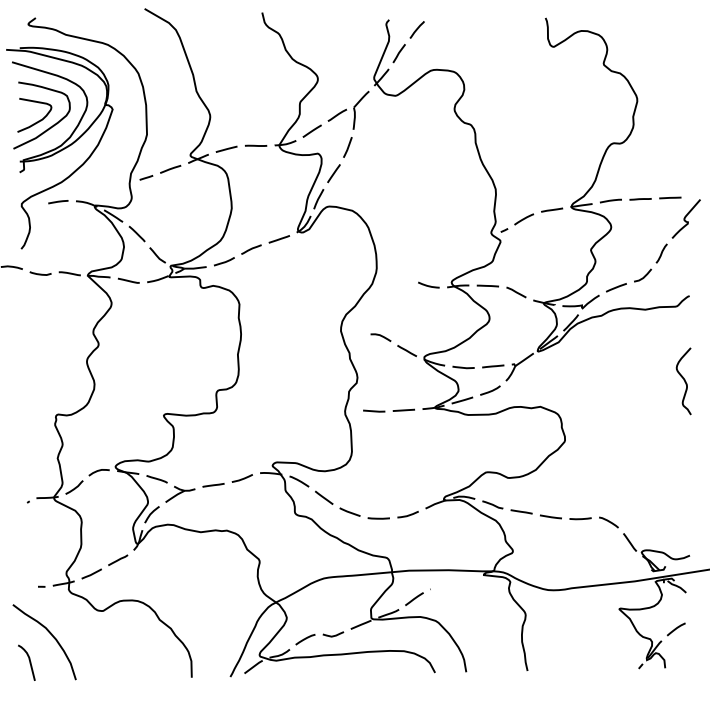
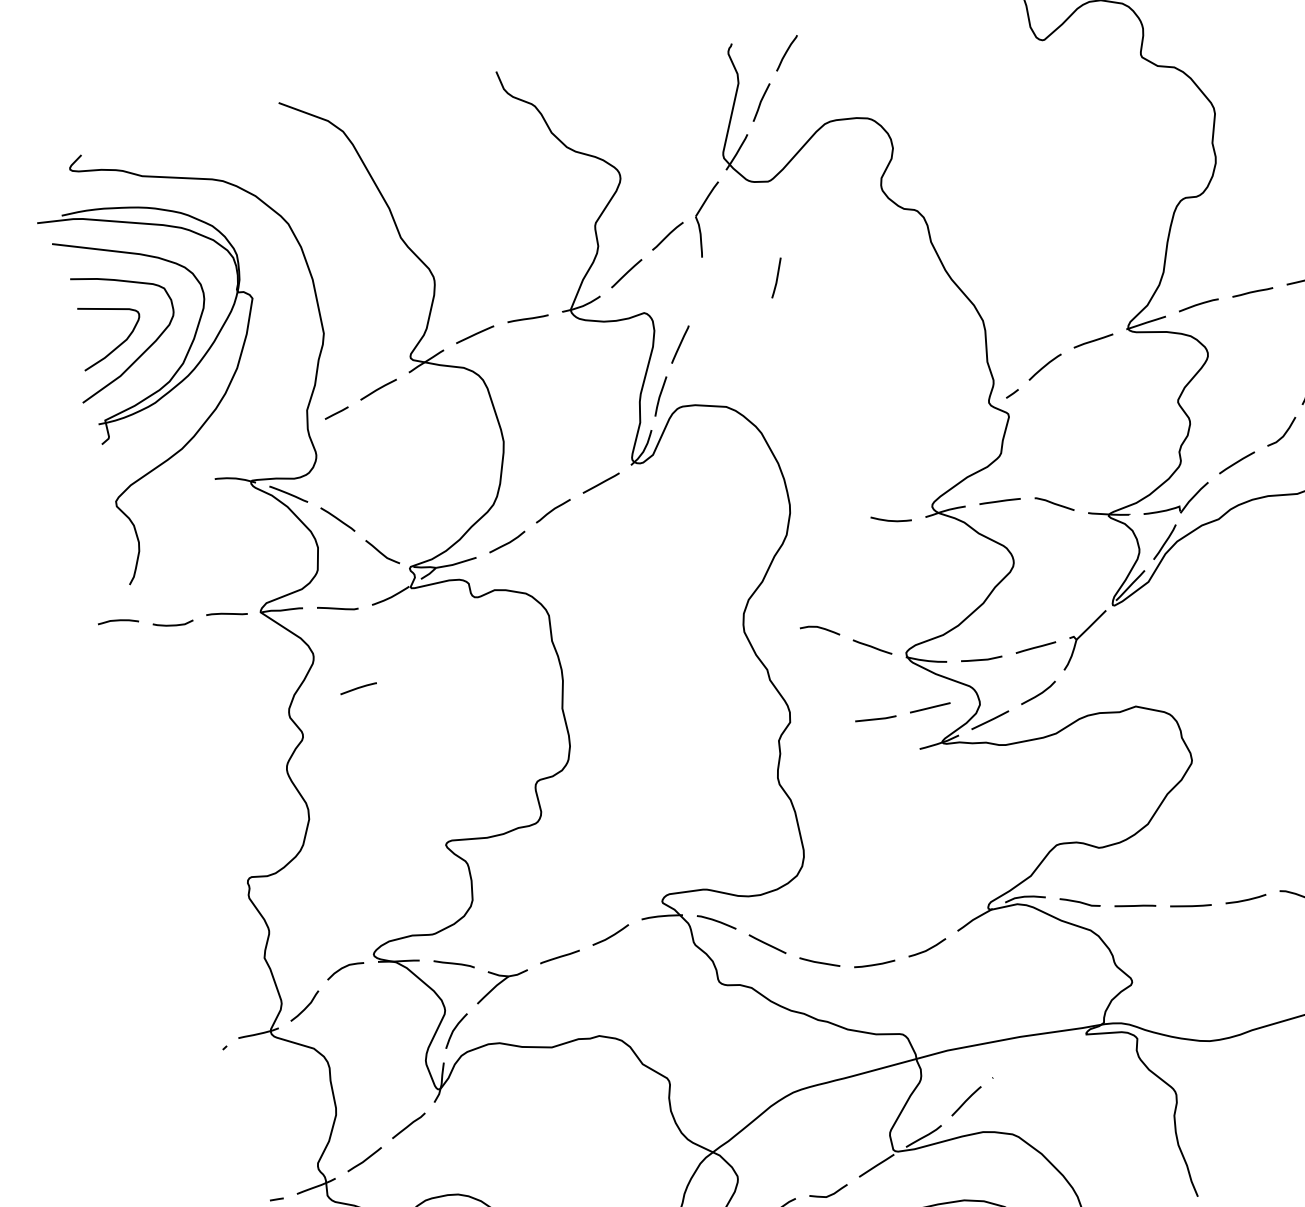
line: (347, 147) -> (775, 278), moved
line: (58, 202) -> (359, 689), moved
part: (388, 410) -> (901, 713), moved

